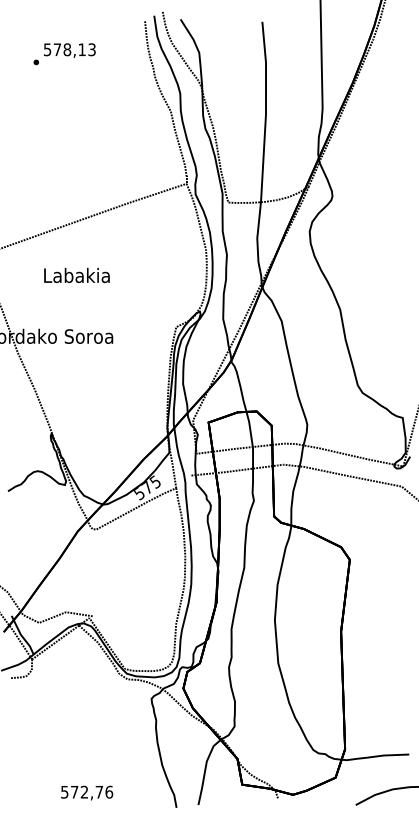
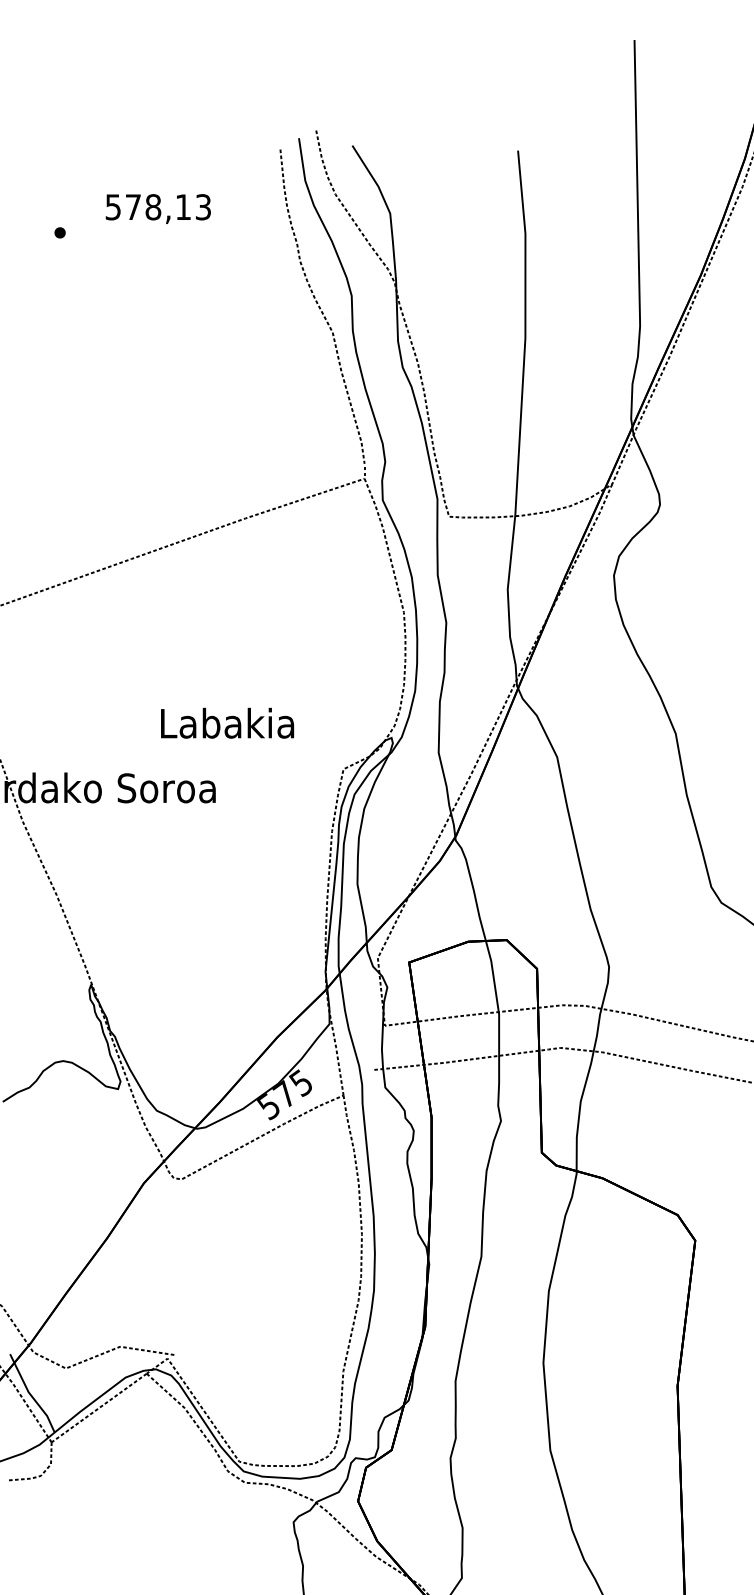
text: (69, 50) -> (157, 208), moved
text: (76, 275) -> (226, 723), moved

